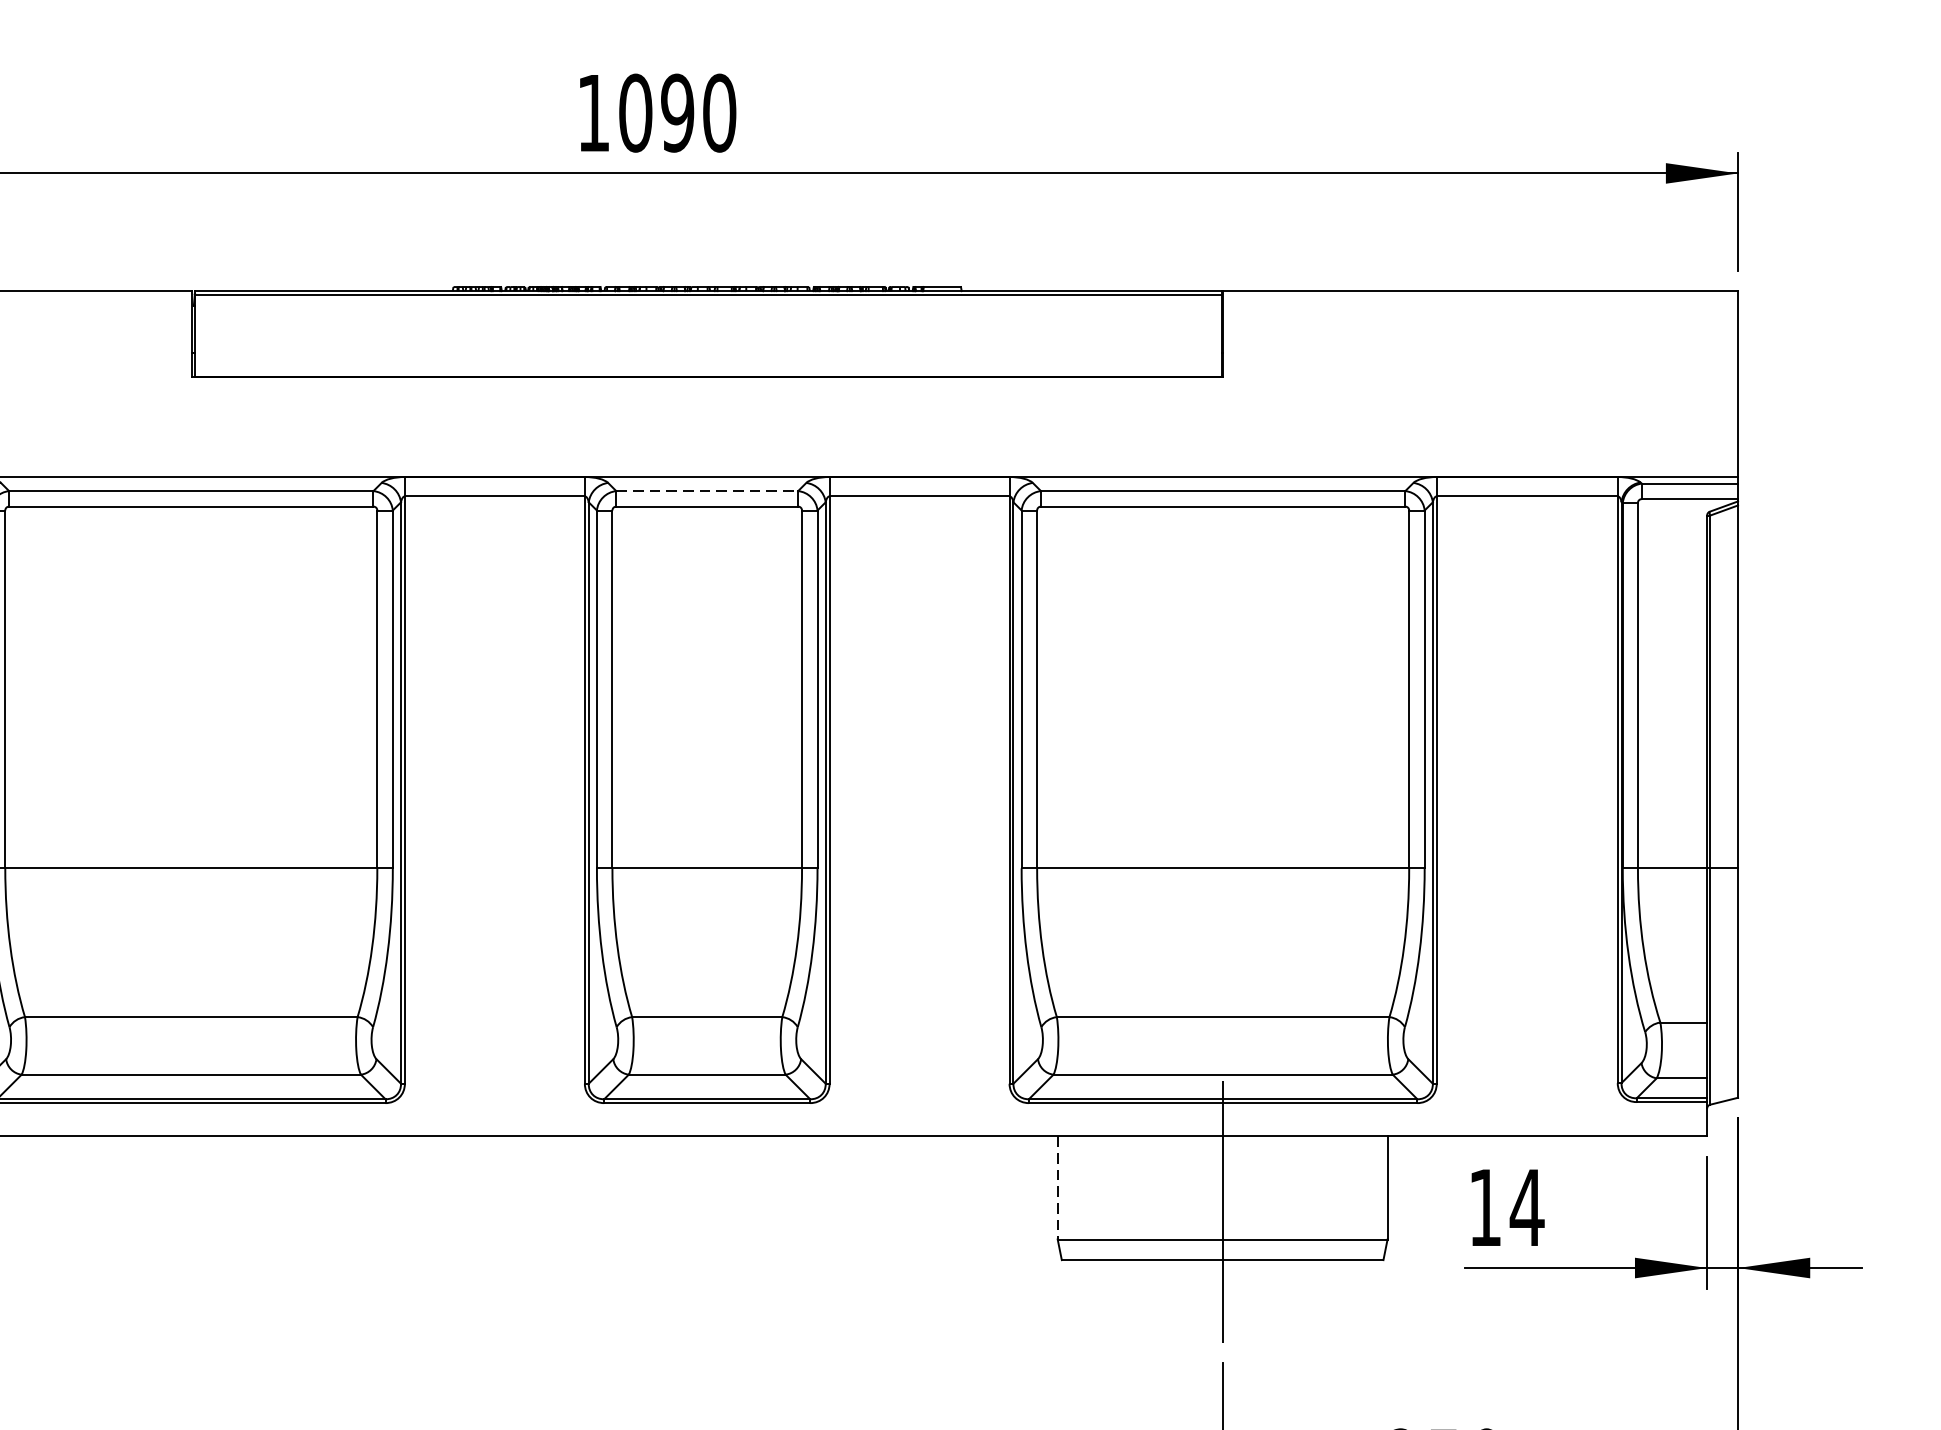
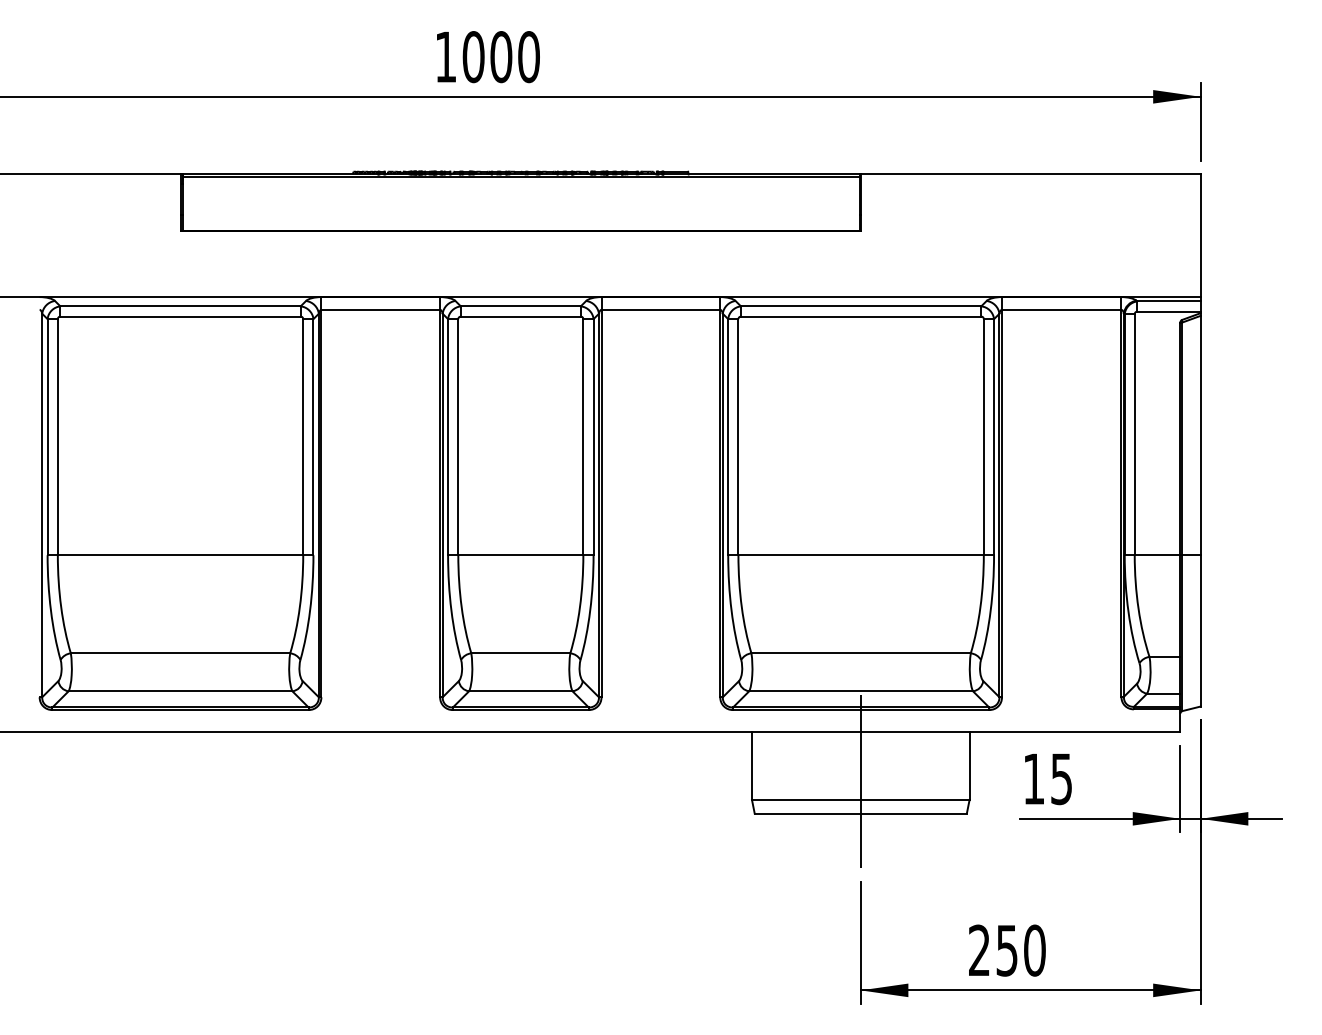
text: (677, 113) -> (501, 57), 1090 -> 1000
line: (706, 491) -> (520, 306), dashed -> solid
line: (1058, 1188) -> (752, 766), dashed -> solid
text: (1526, 1208) -> (1061, 779), 14 -> 15

